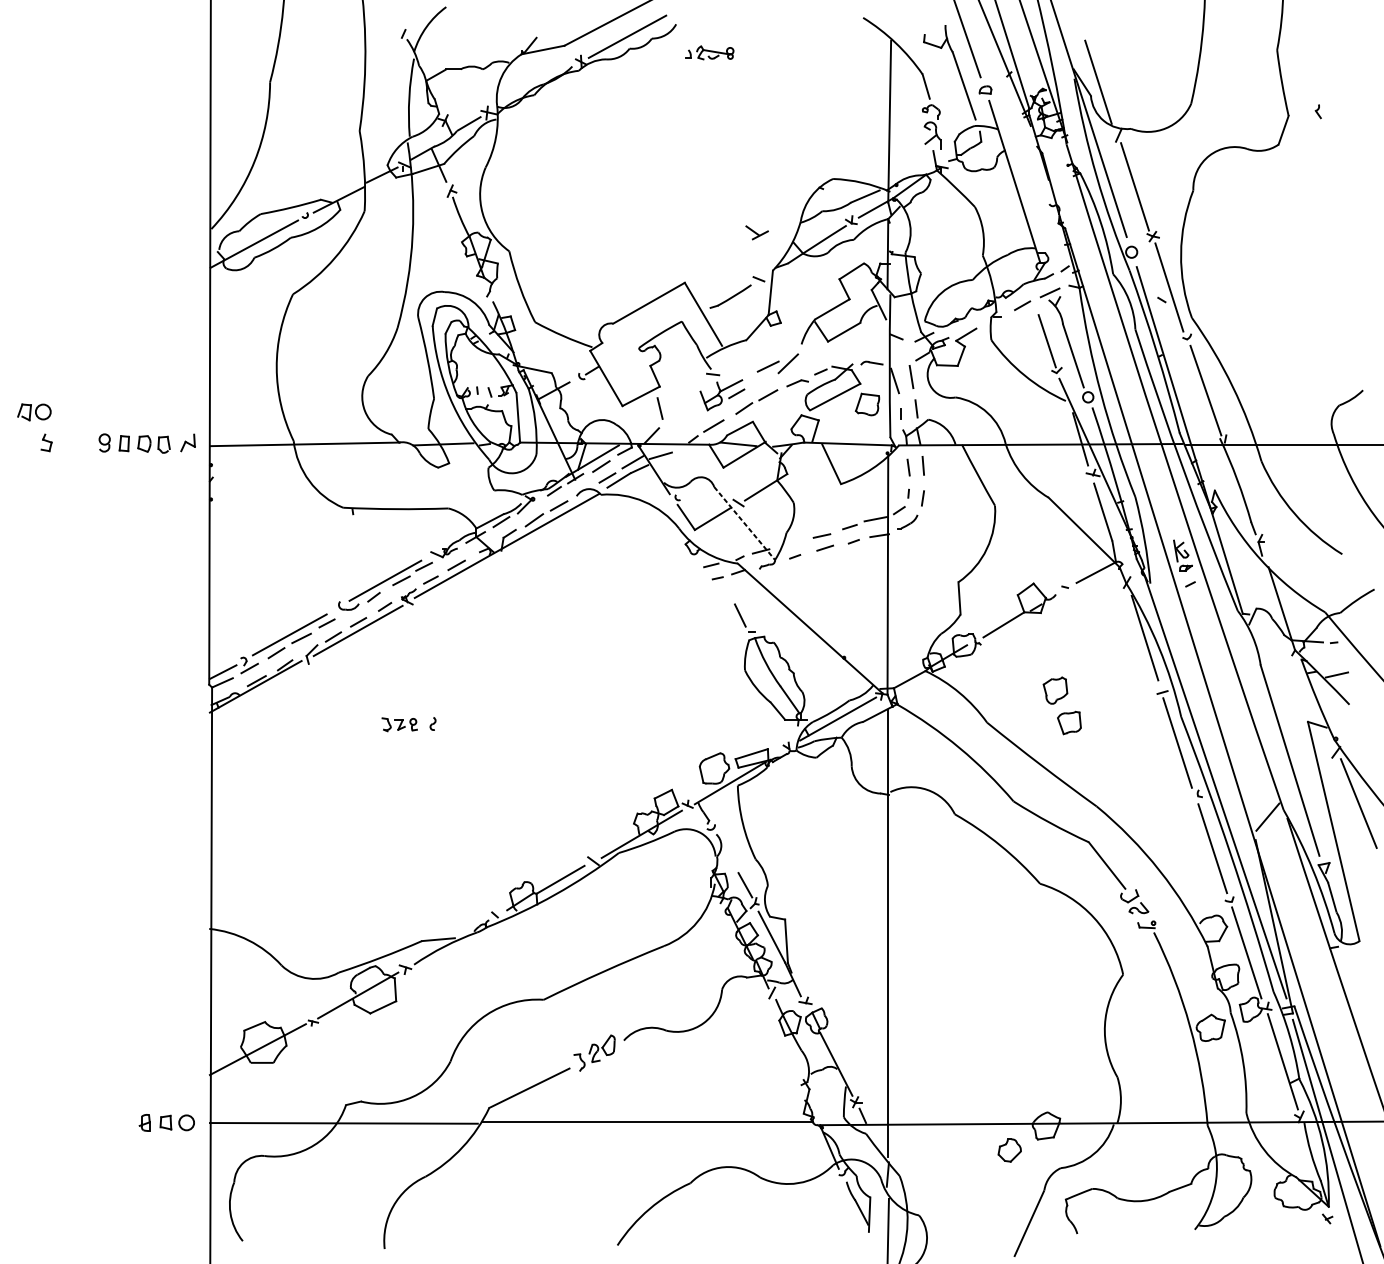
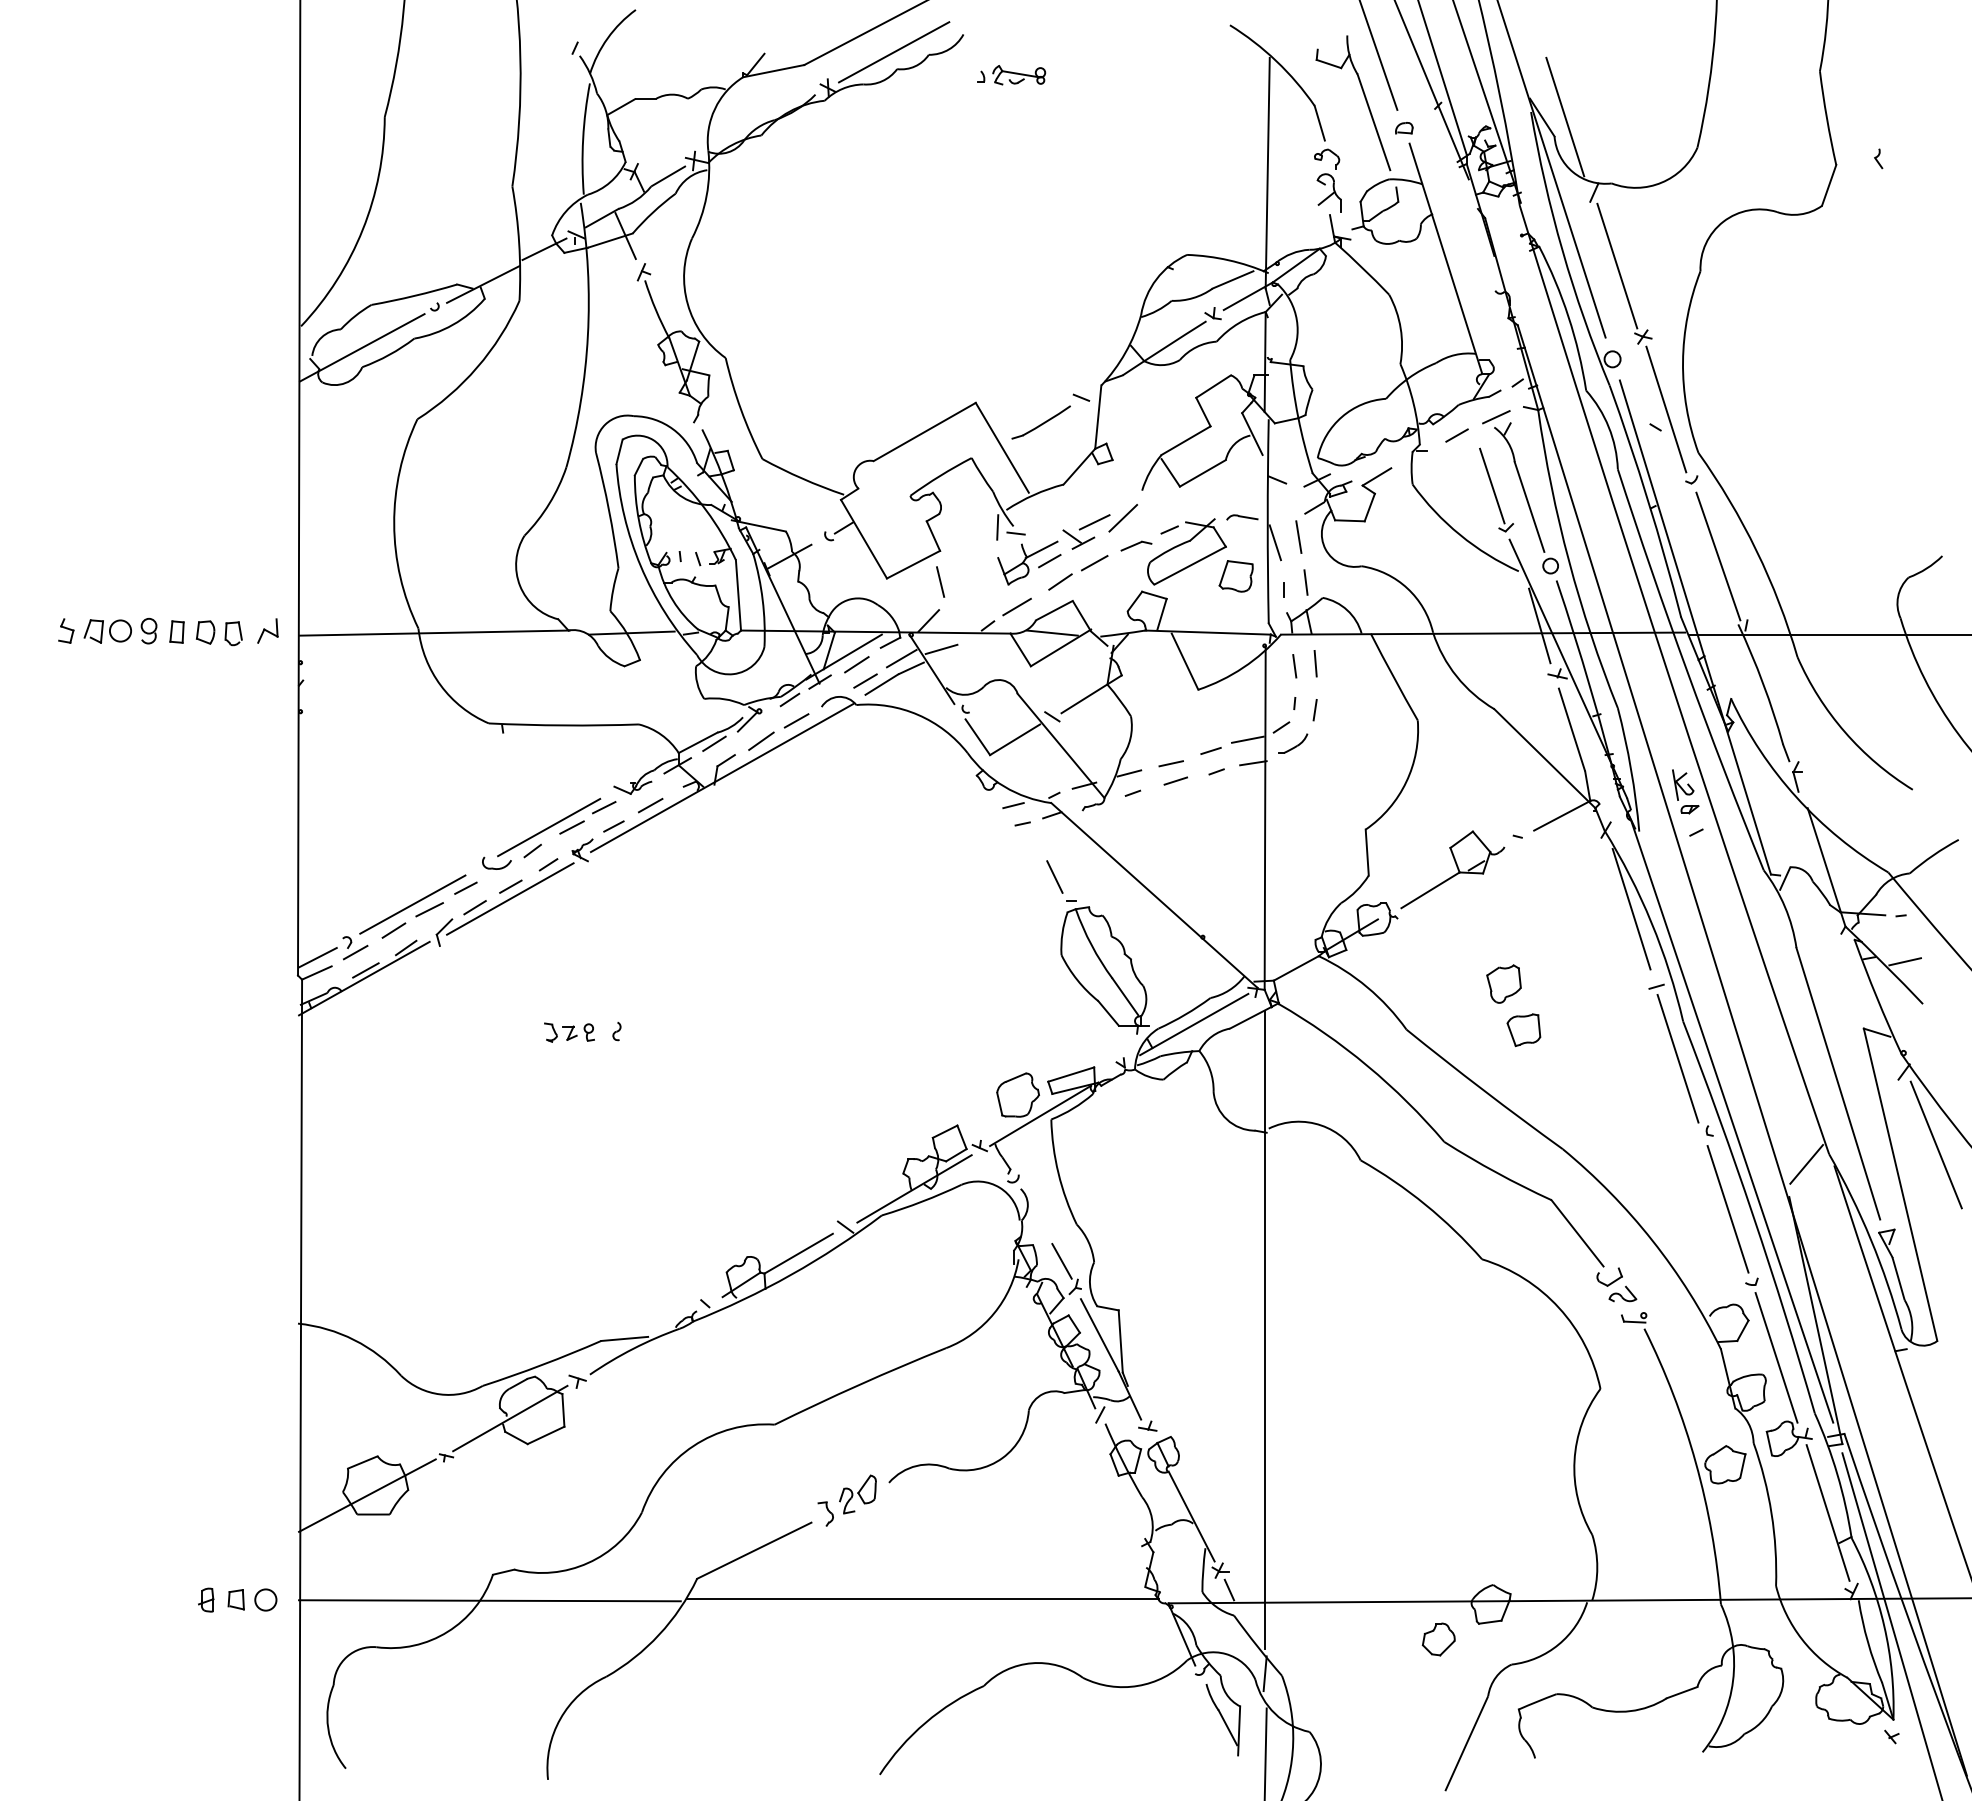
part: (756, 232) -> (1078, 539), moved
line: (700, 370) -> (997, 527), added
part: (34, 412) -> (107, 631), moved
line: (744, 523) -> (1061, 745), dashed -> solid
line: (792, 542) -> (1129, 773), added

